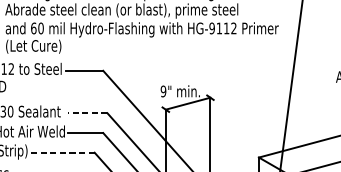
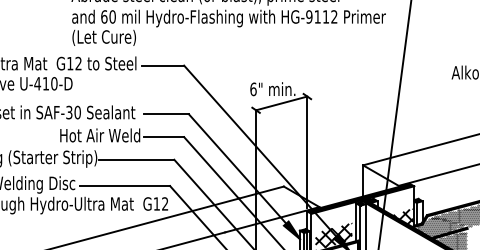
text: (163, 91) -> (253, 89), 9" -> 6"
line: (87, 113) -> (166, 114), dashed -> solid
line: (61, 152) -> (136, 159), dashed -> solid

